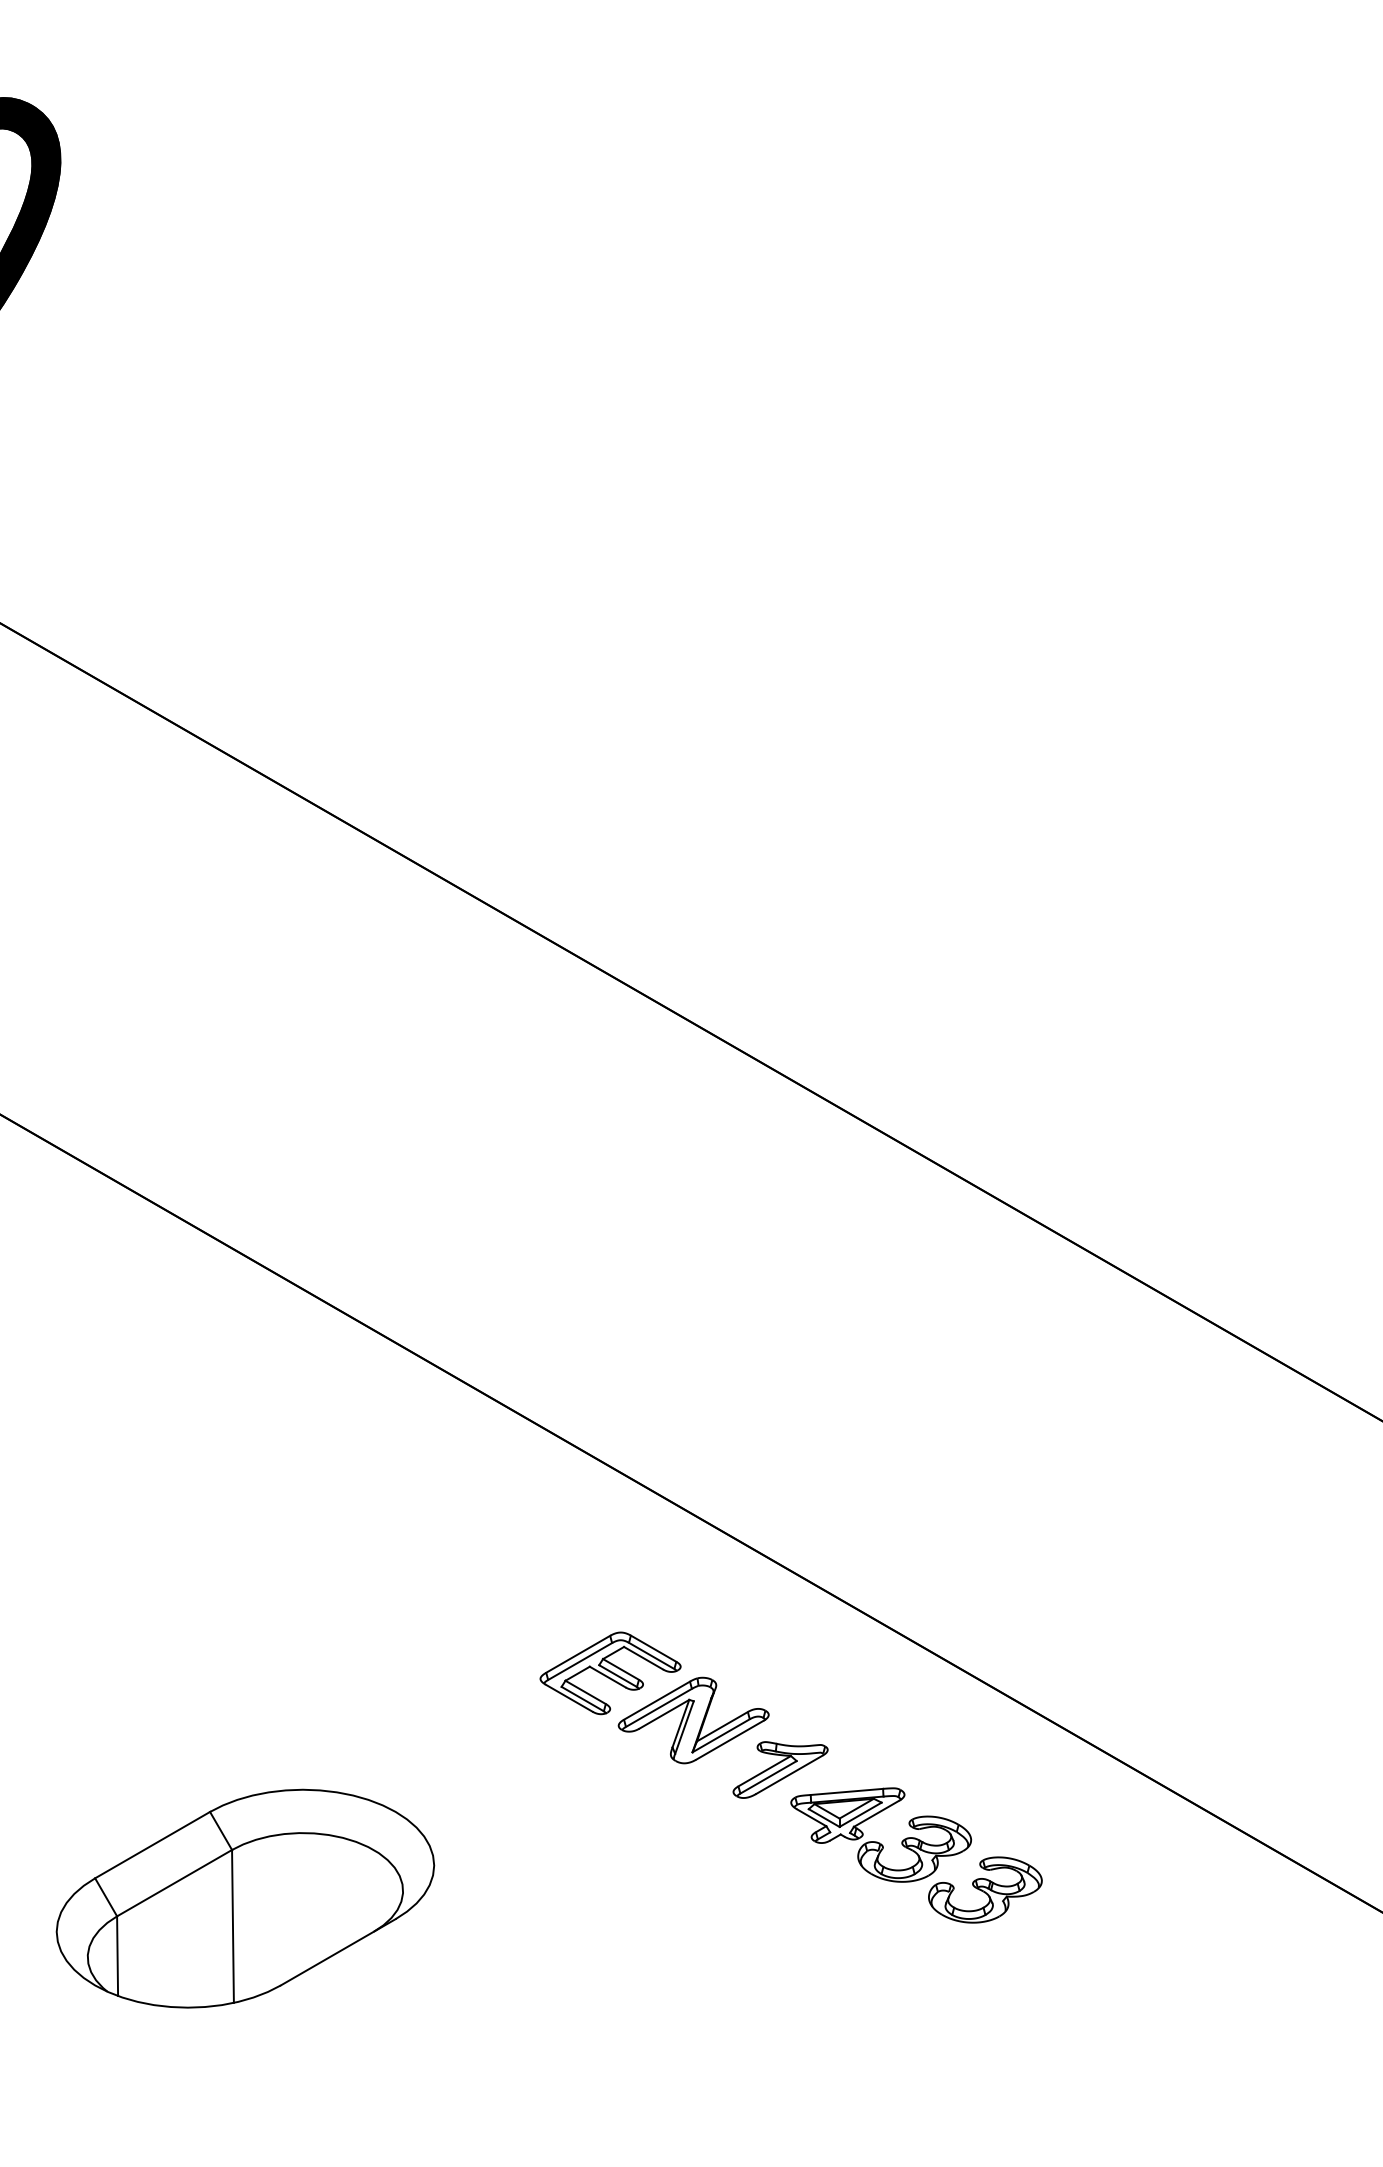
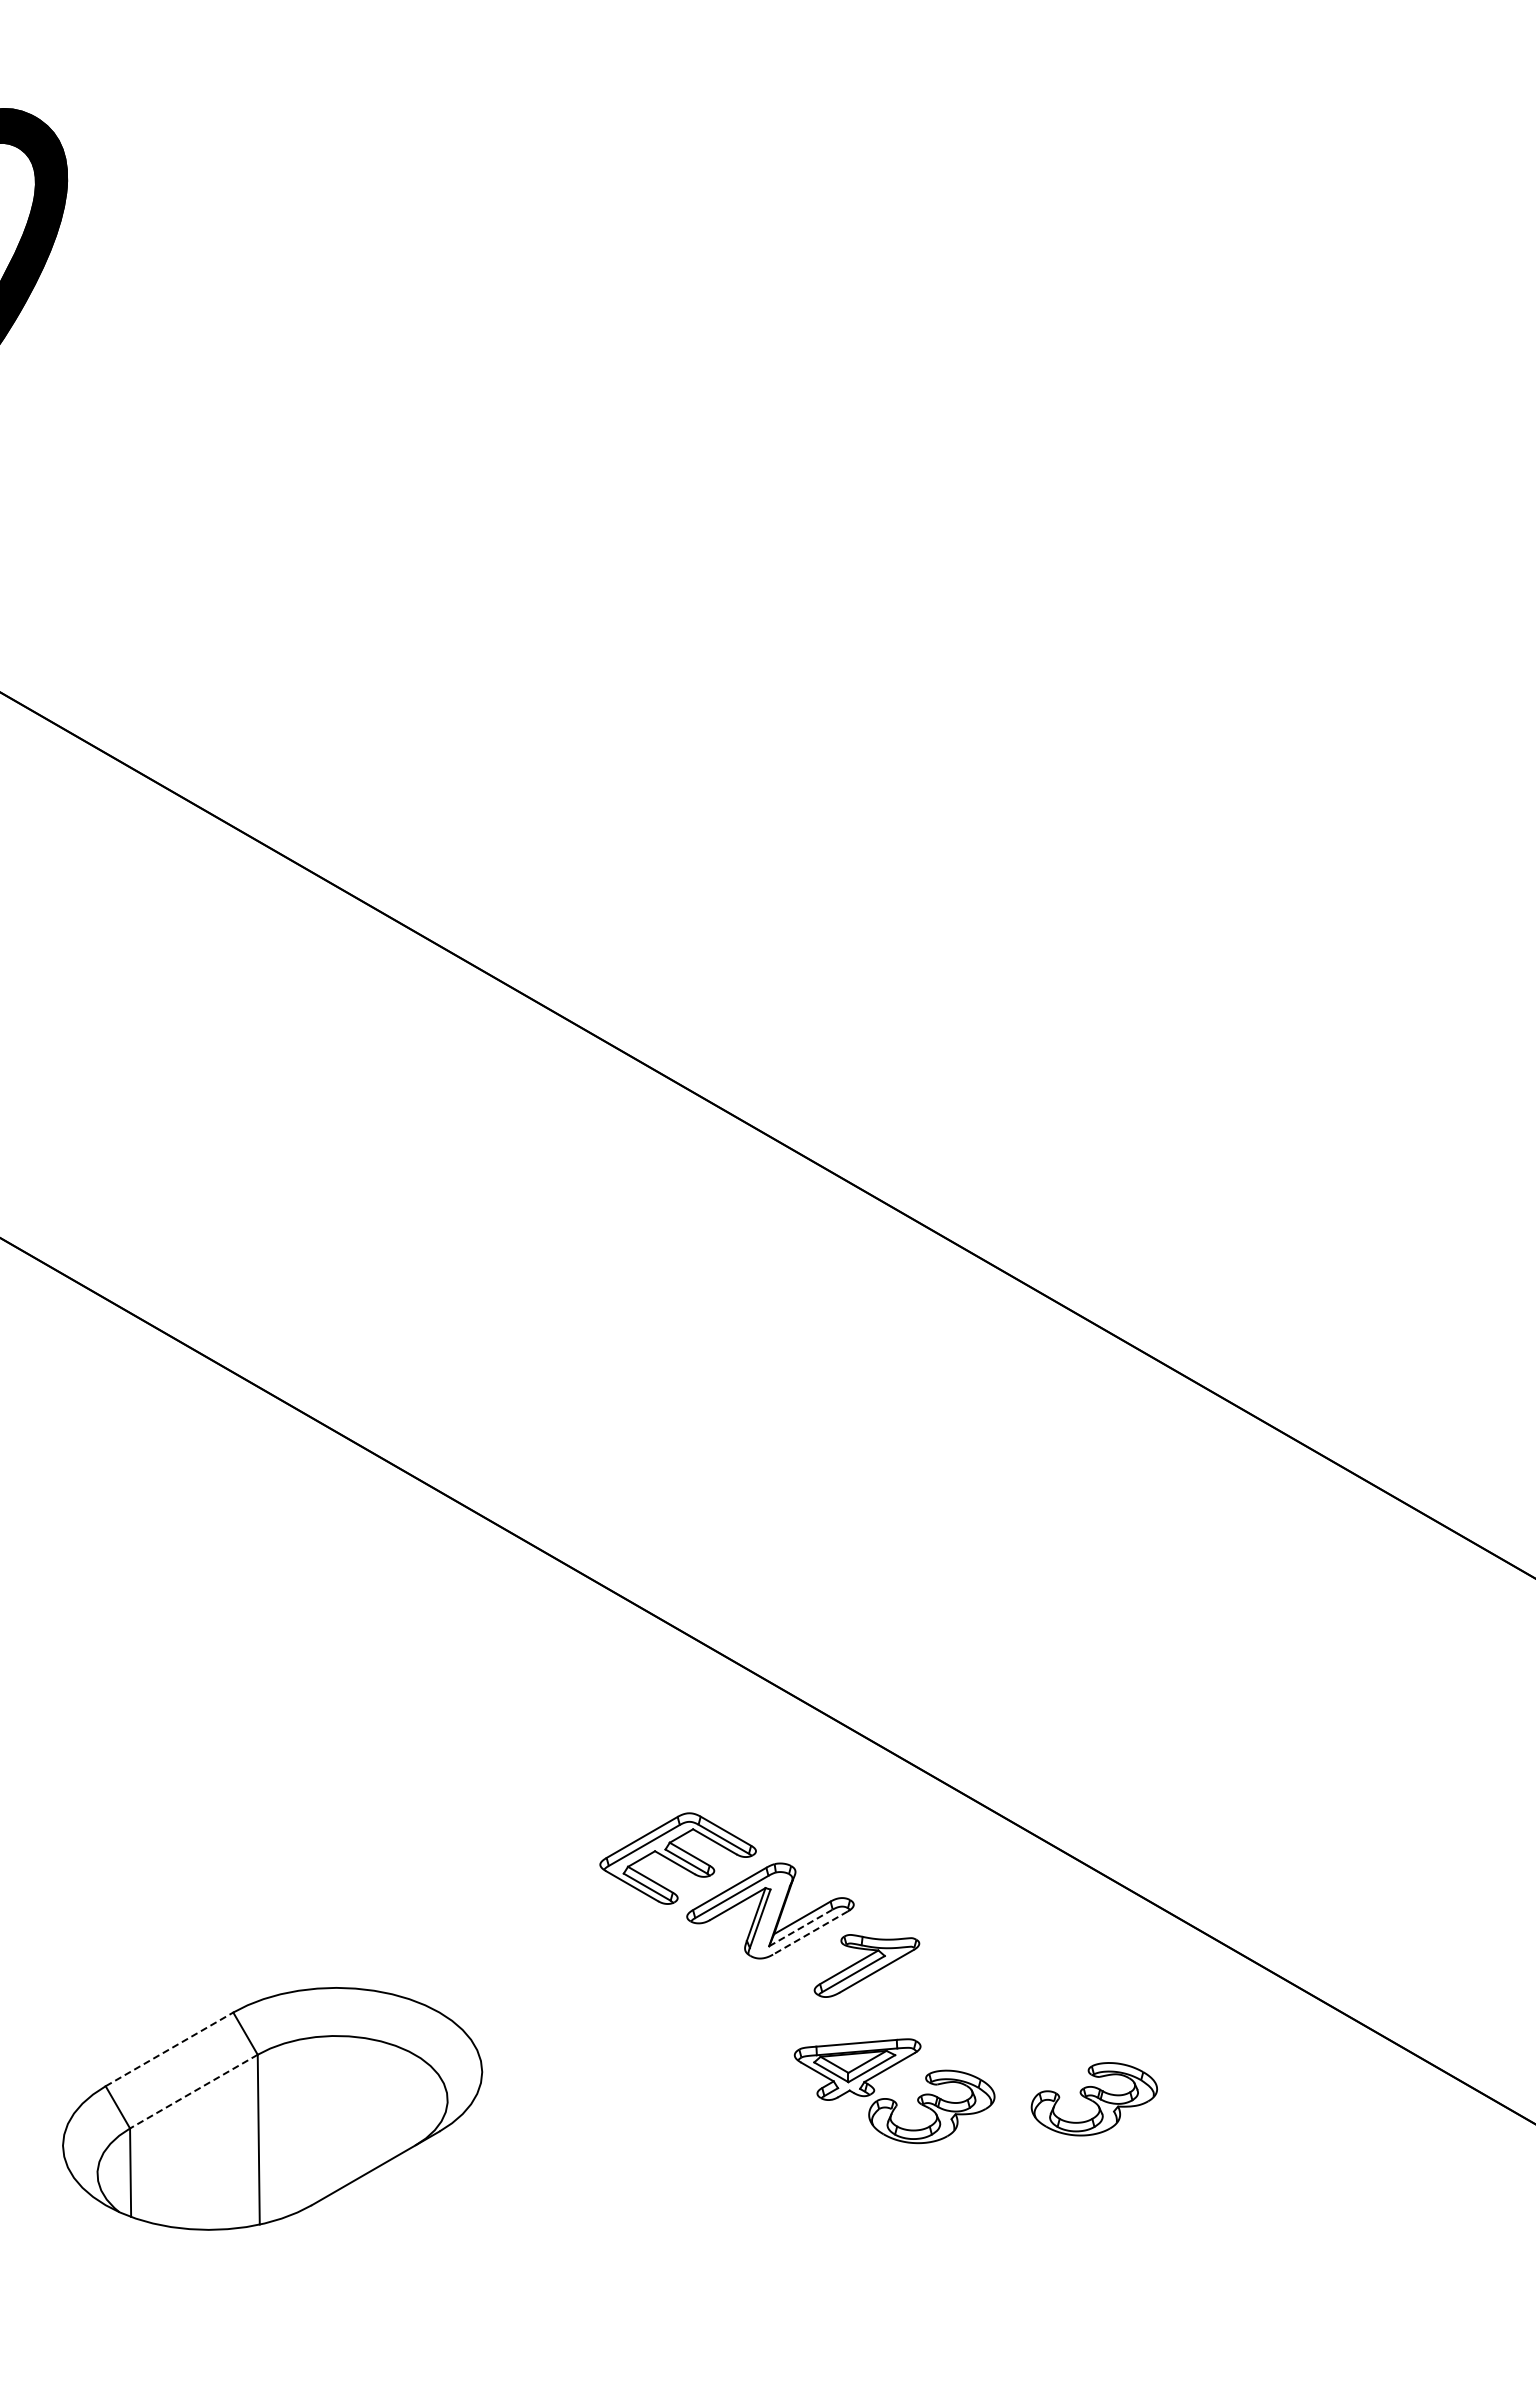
line: (720, 1735) -> (800, 1927), solid -> dashed
line: (729, 1740) -> (810, 1933), solid -> dashed
part: (877, 1841) -> (890, 2098), moved
line: (152, 1845) -> (169, 2049), solid -> dashed
line: (174, 1883) -> (193, 2091), solid -> dashed

